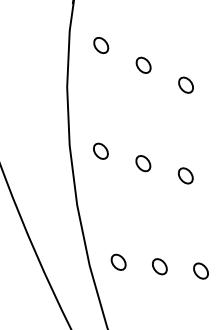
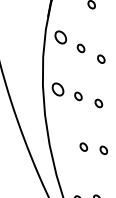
part: (100, 45) -> (60, 37), size x1.6
part: (99, 149) -> (57, 88), size x1.6
part: (117, 261) -> (63, 143), removed

